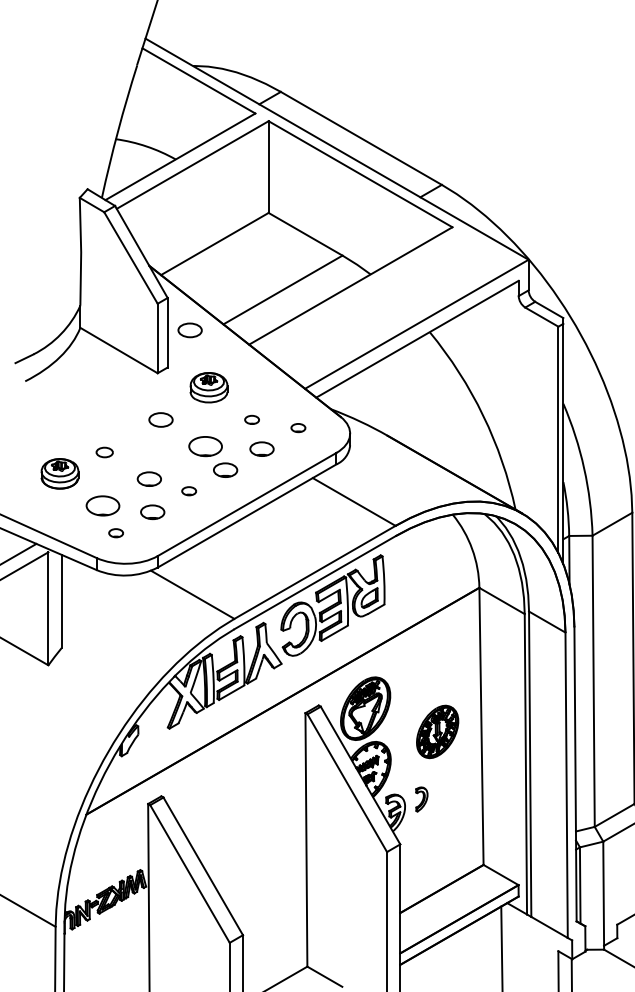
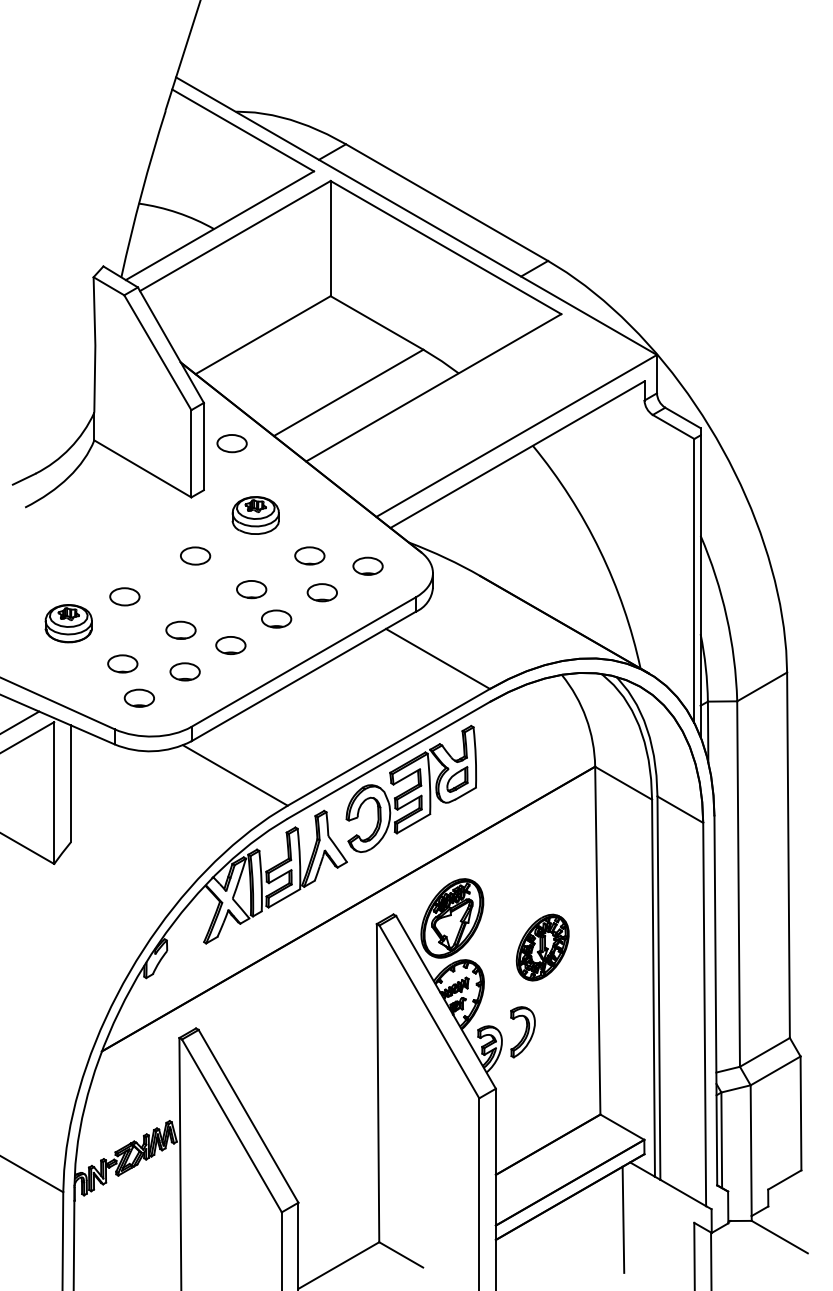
part: (251, 419) -> (309, 555), size x1.67
part: (298, 427) -> (367, 565), size x1.67
part: (205, 446) -> (251, 589), size x0.71
part: (104, 452) -> (124, 596), size x1.43
part: (188, 491) -> (230, 645), size x1.67
part: (102, 505) -> (122, 663), size x0.71
part: (115, 532) -> (138, 697), size x1.67
part: (421, 799) -> (522, 1032), size x1.67

